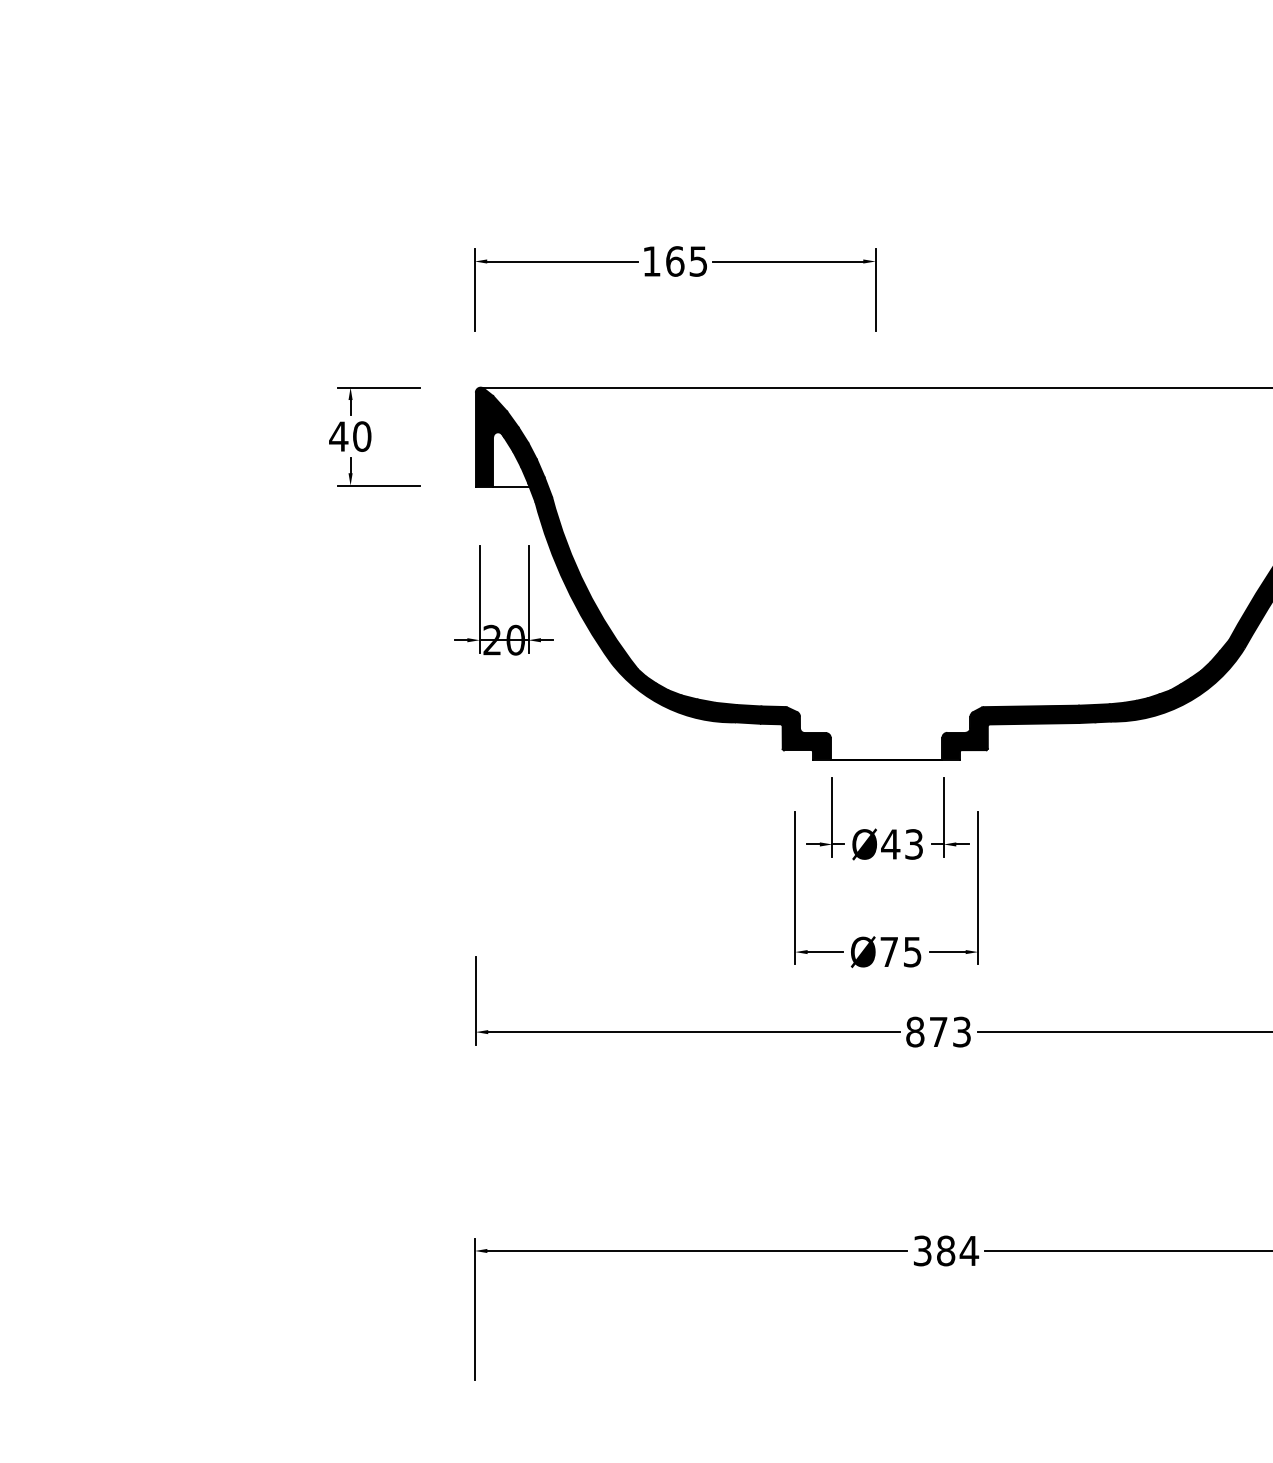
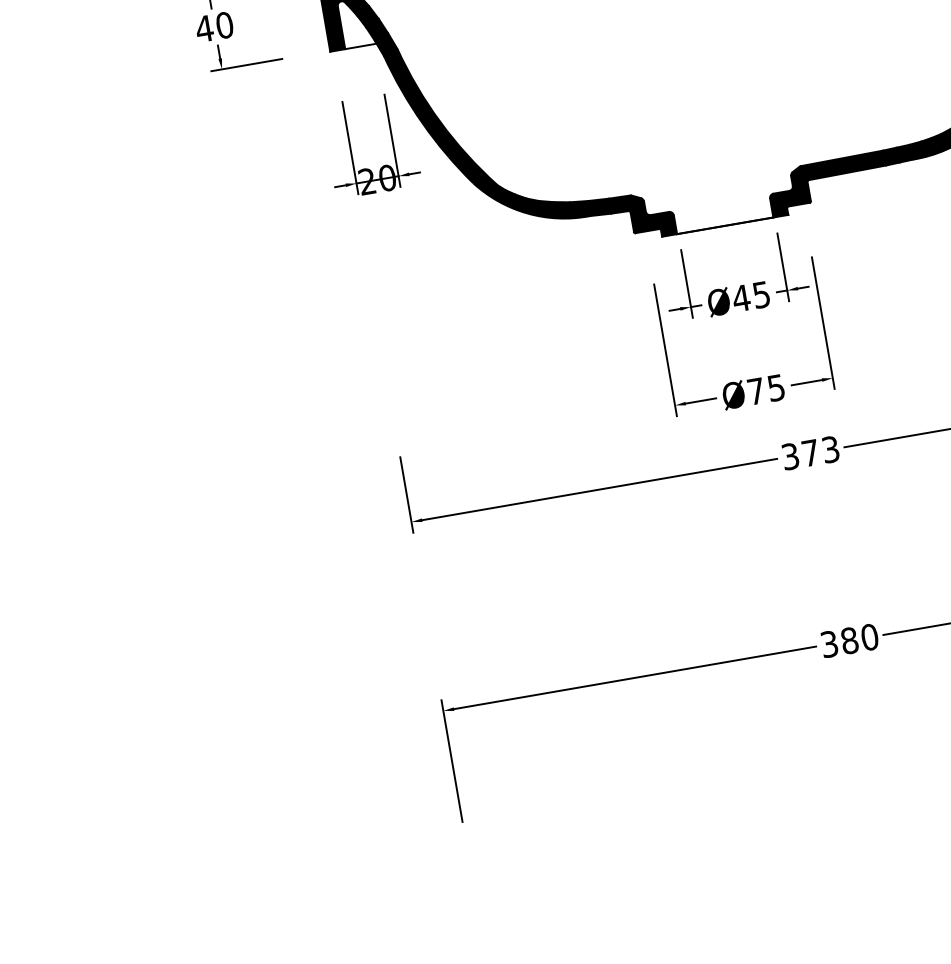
text: (914, 844) -> (761, 294), Ø43 -> Ø45
text: (915, 1031) -> (790, 456), 873 -> 373
text: (969, 1250) -> (869, 636), 384 -> 380

